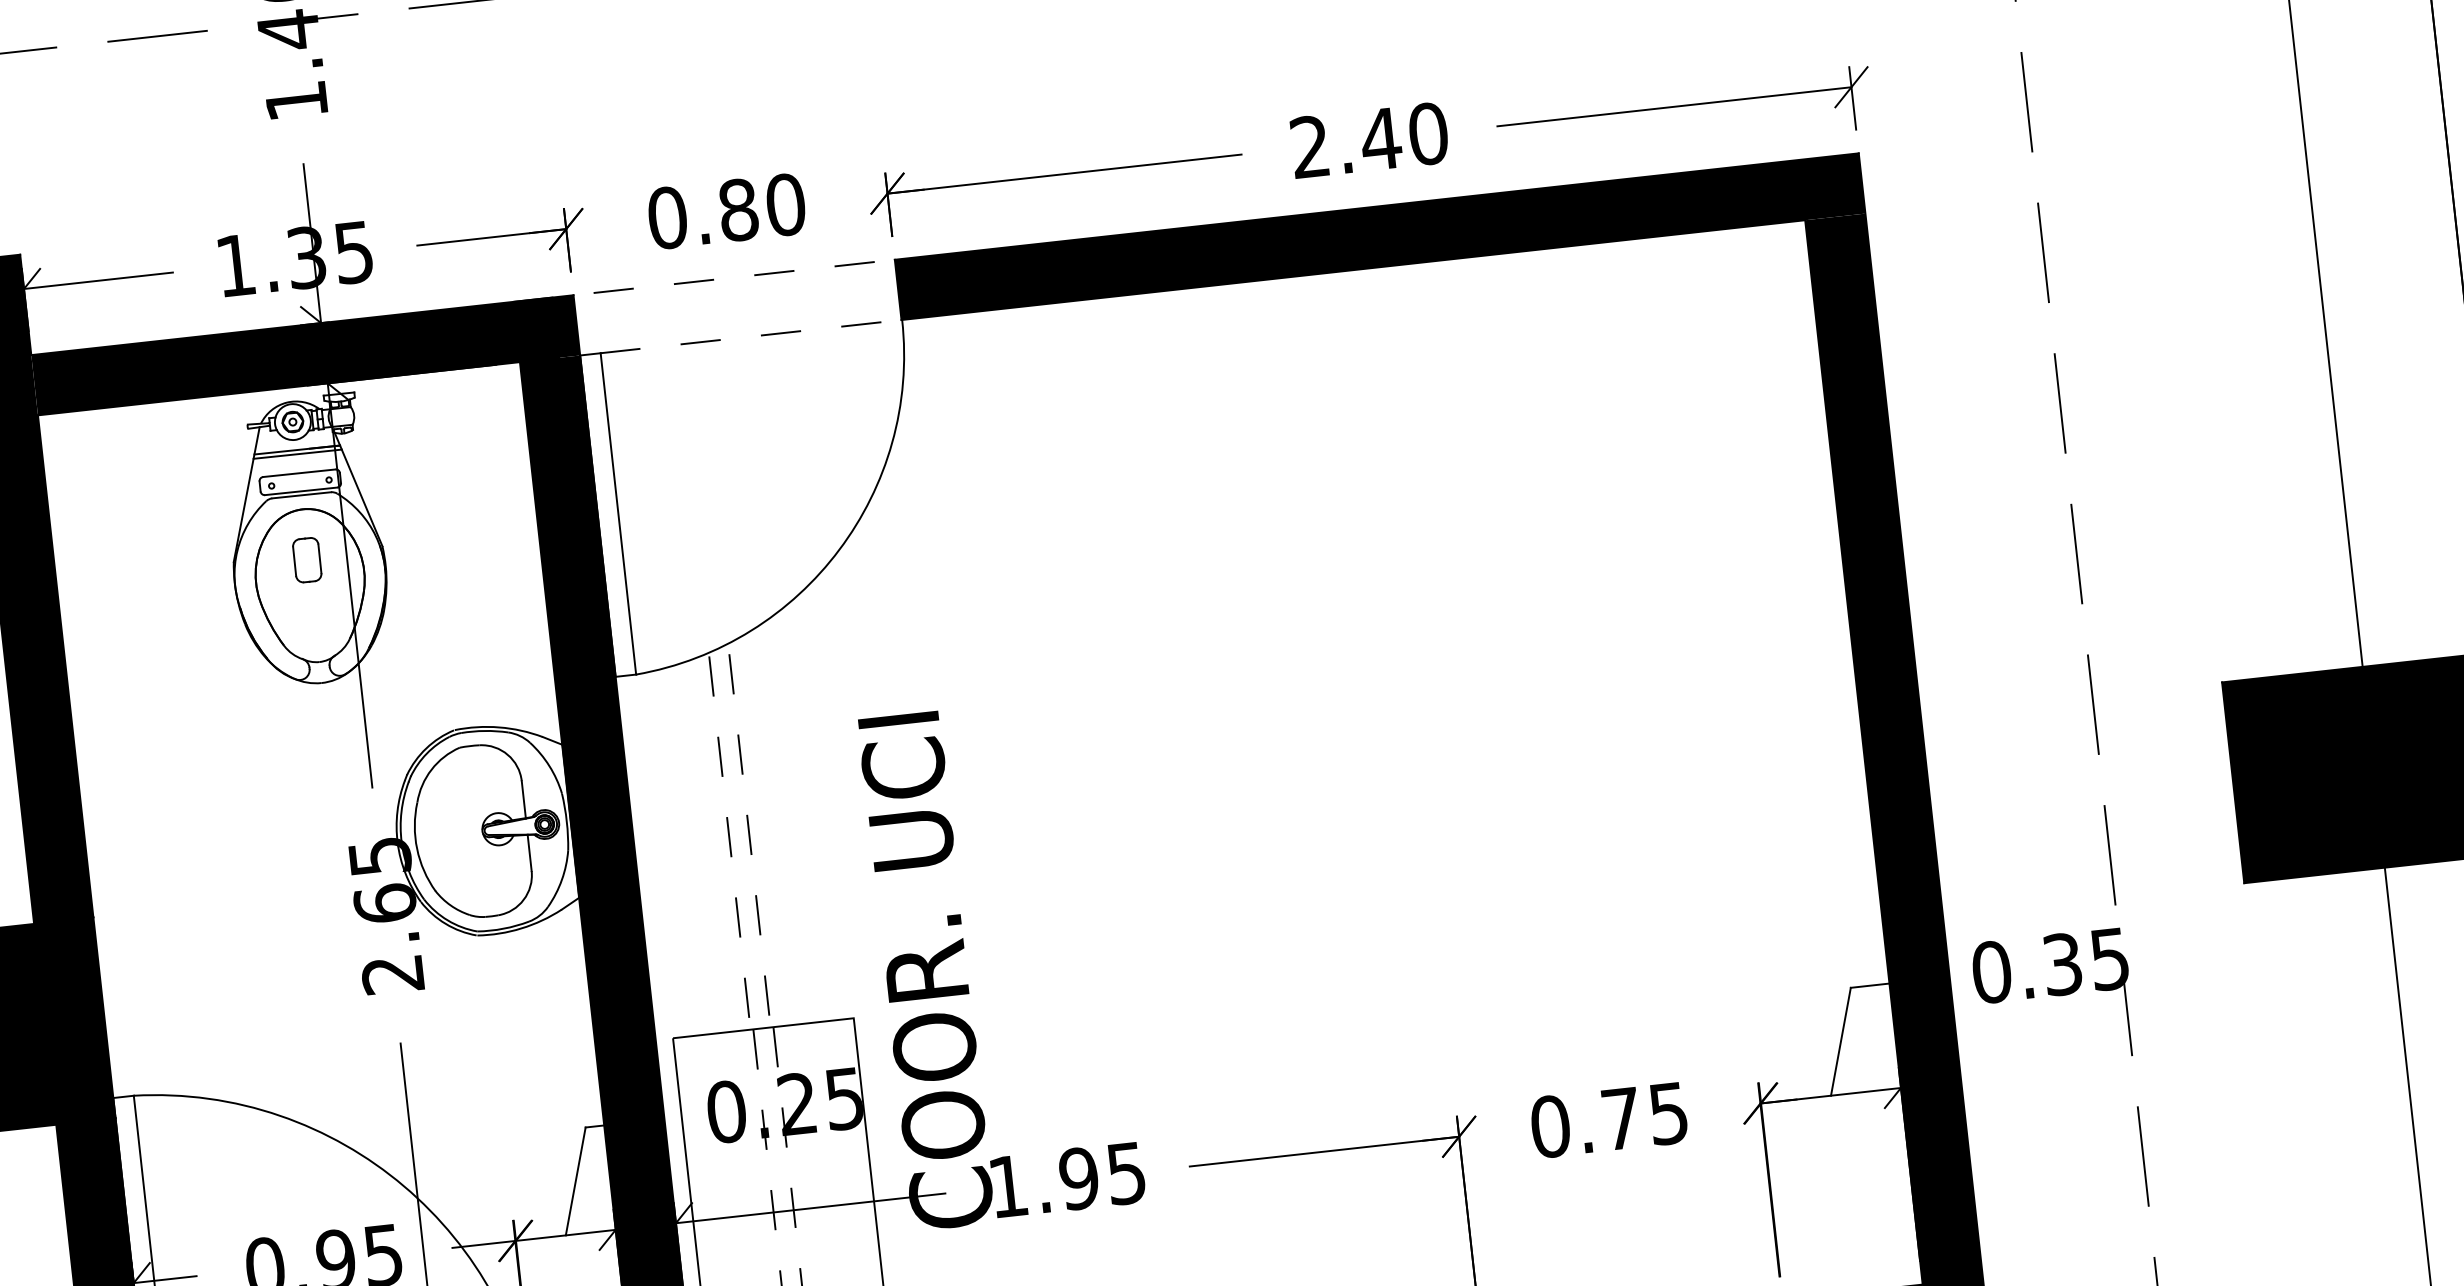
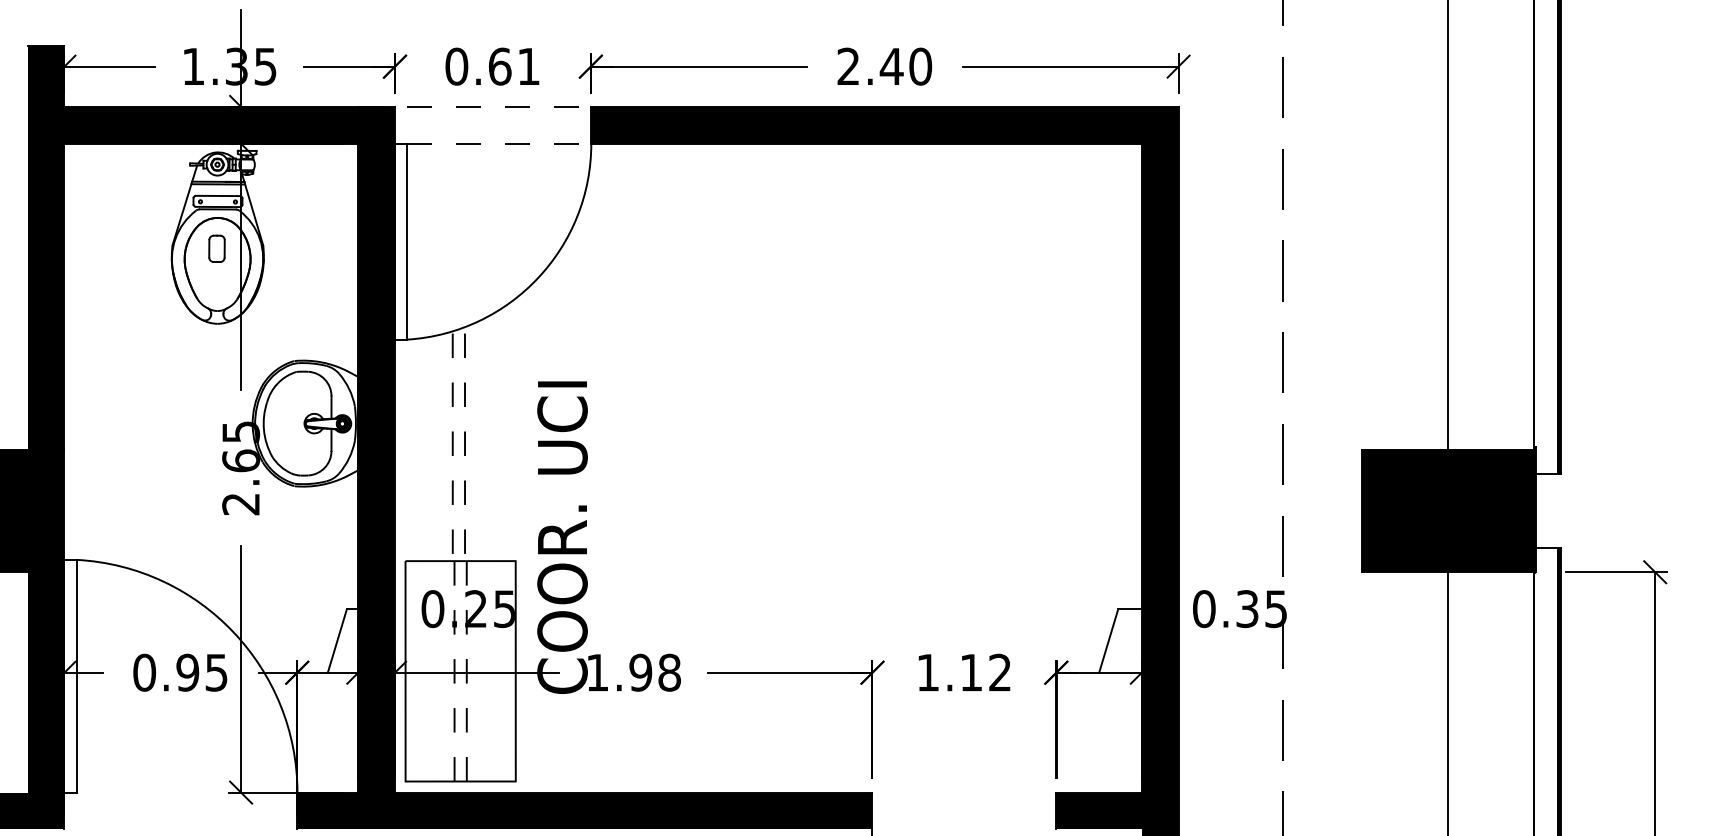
text: (762, 207) -> (514, 66), 0.80 -> 0.61
text: (1608, 1119) -> (963, 672), 0.75 -> 1.12
text: (1126, 1173) -> (669, 672), 1.95 -> 1.98

